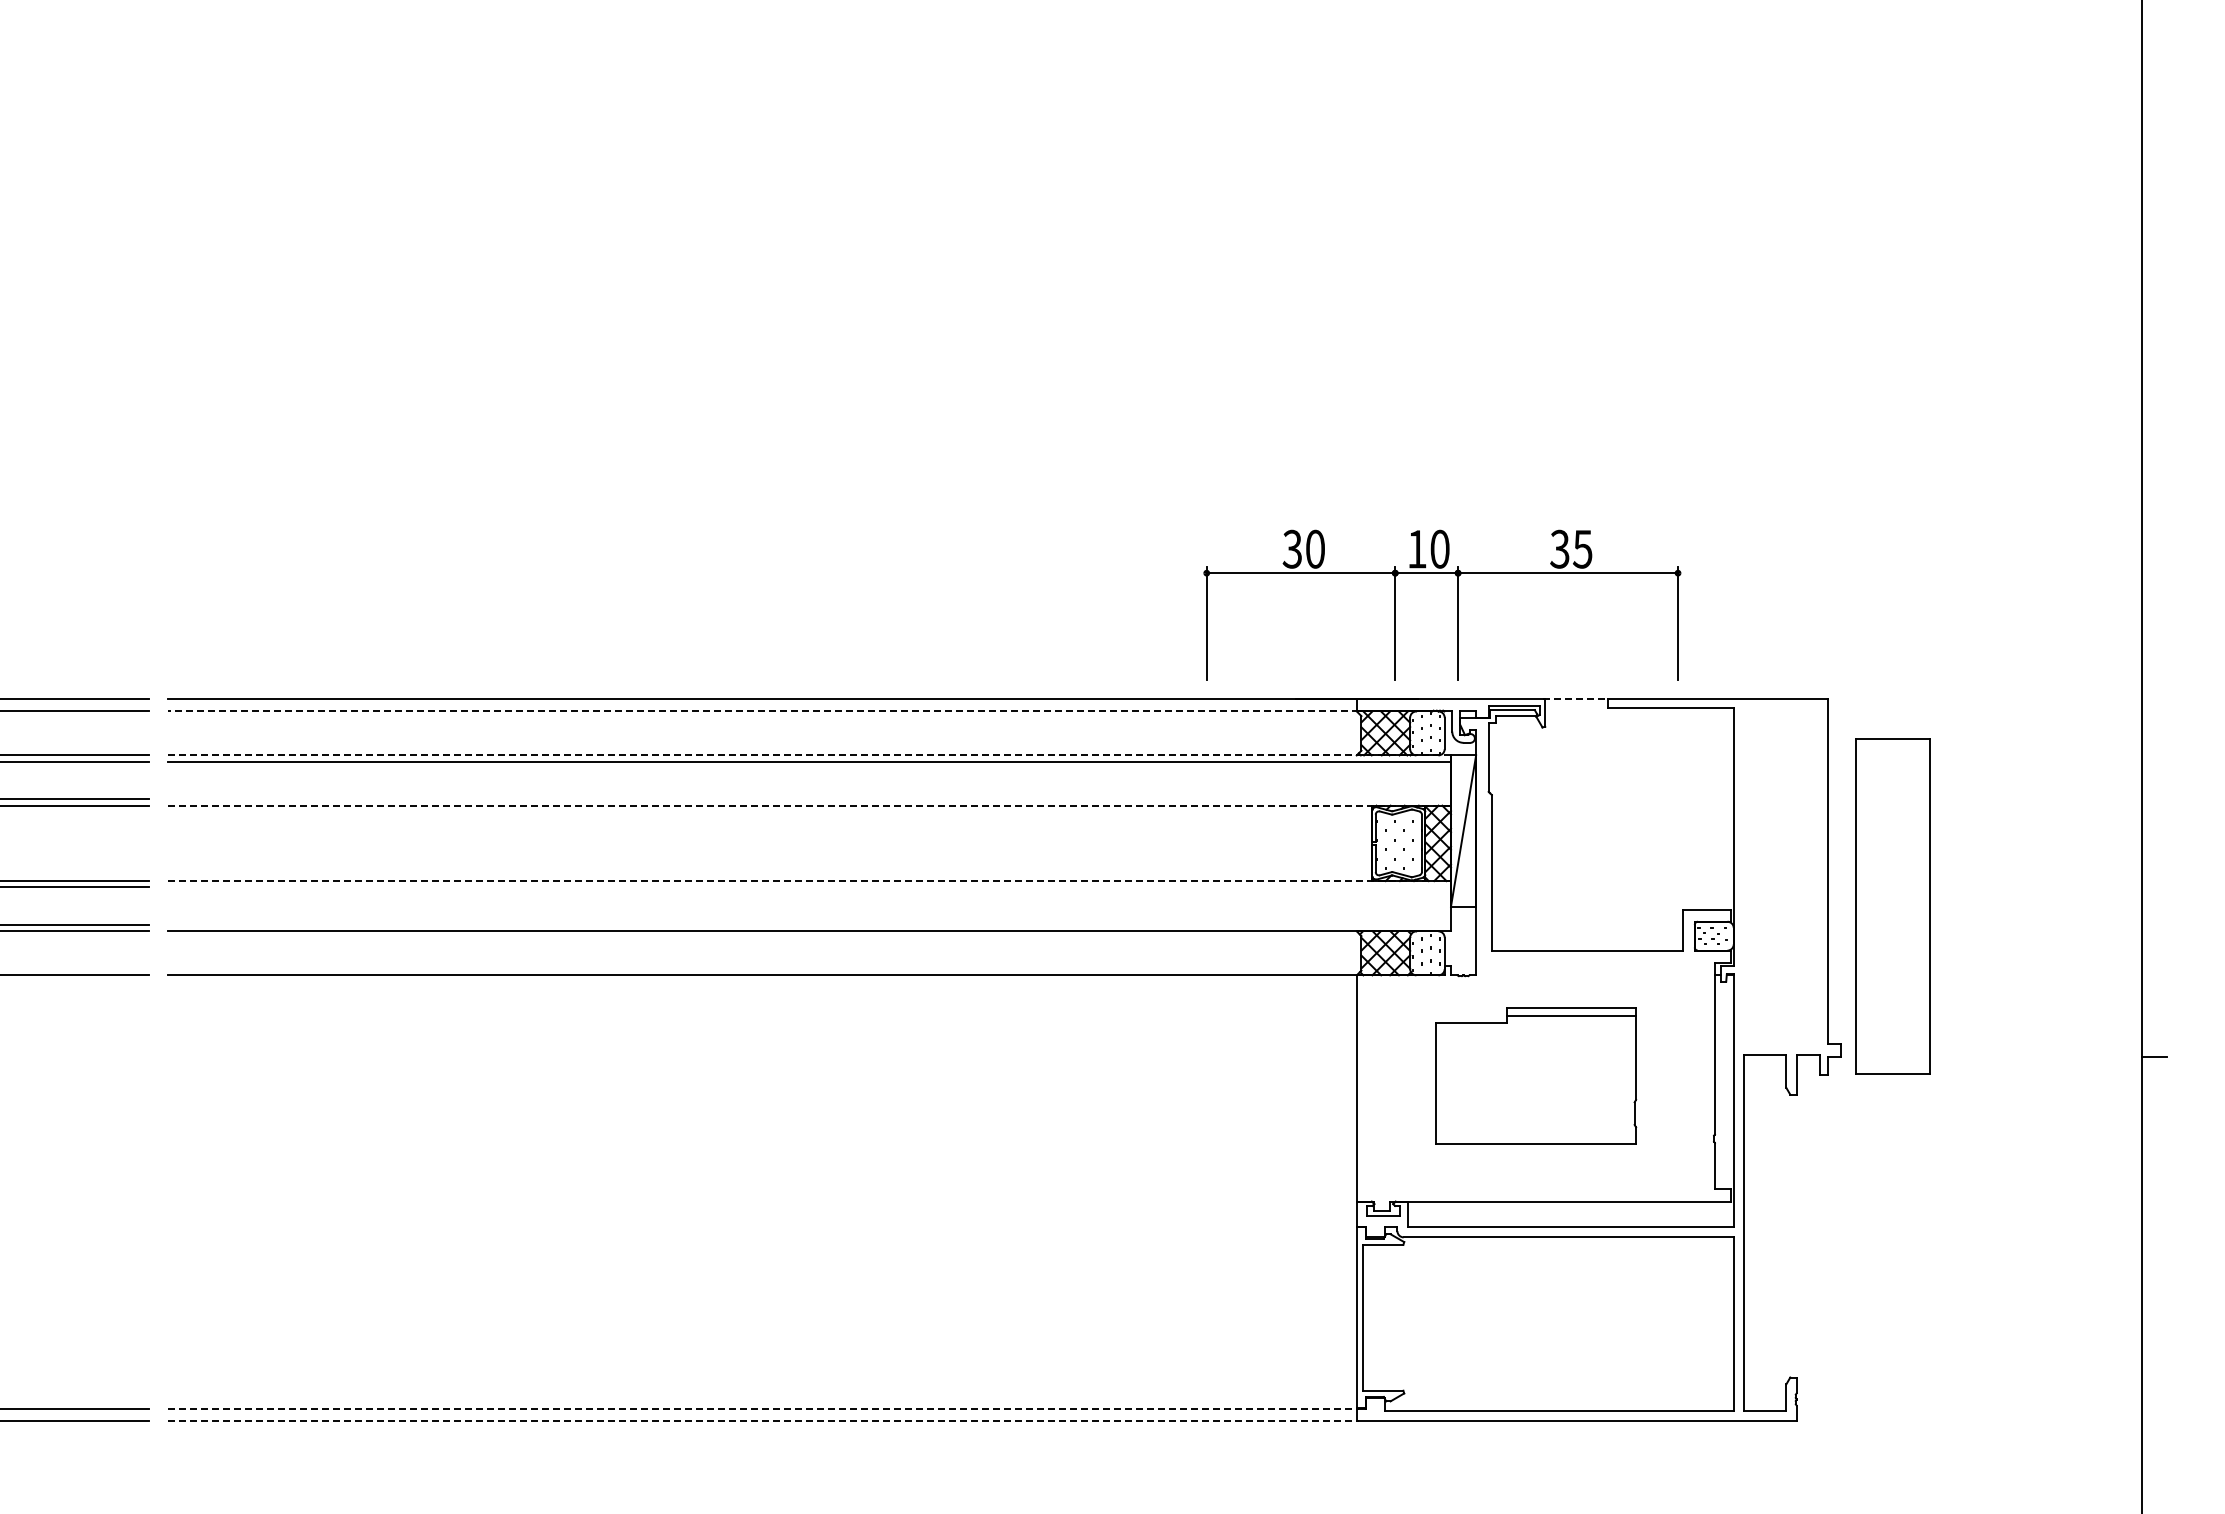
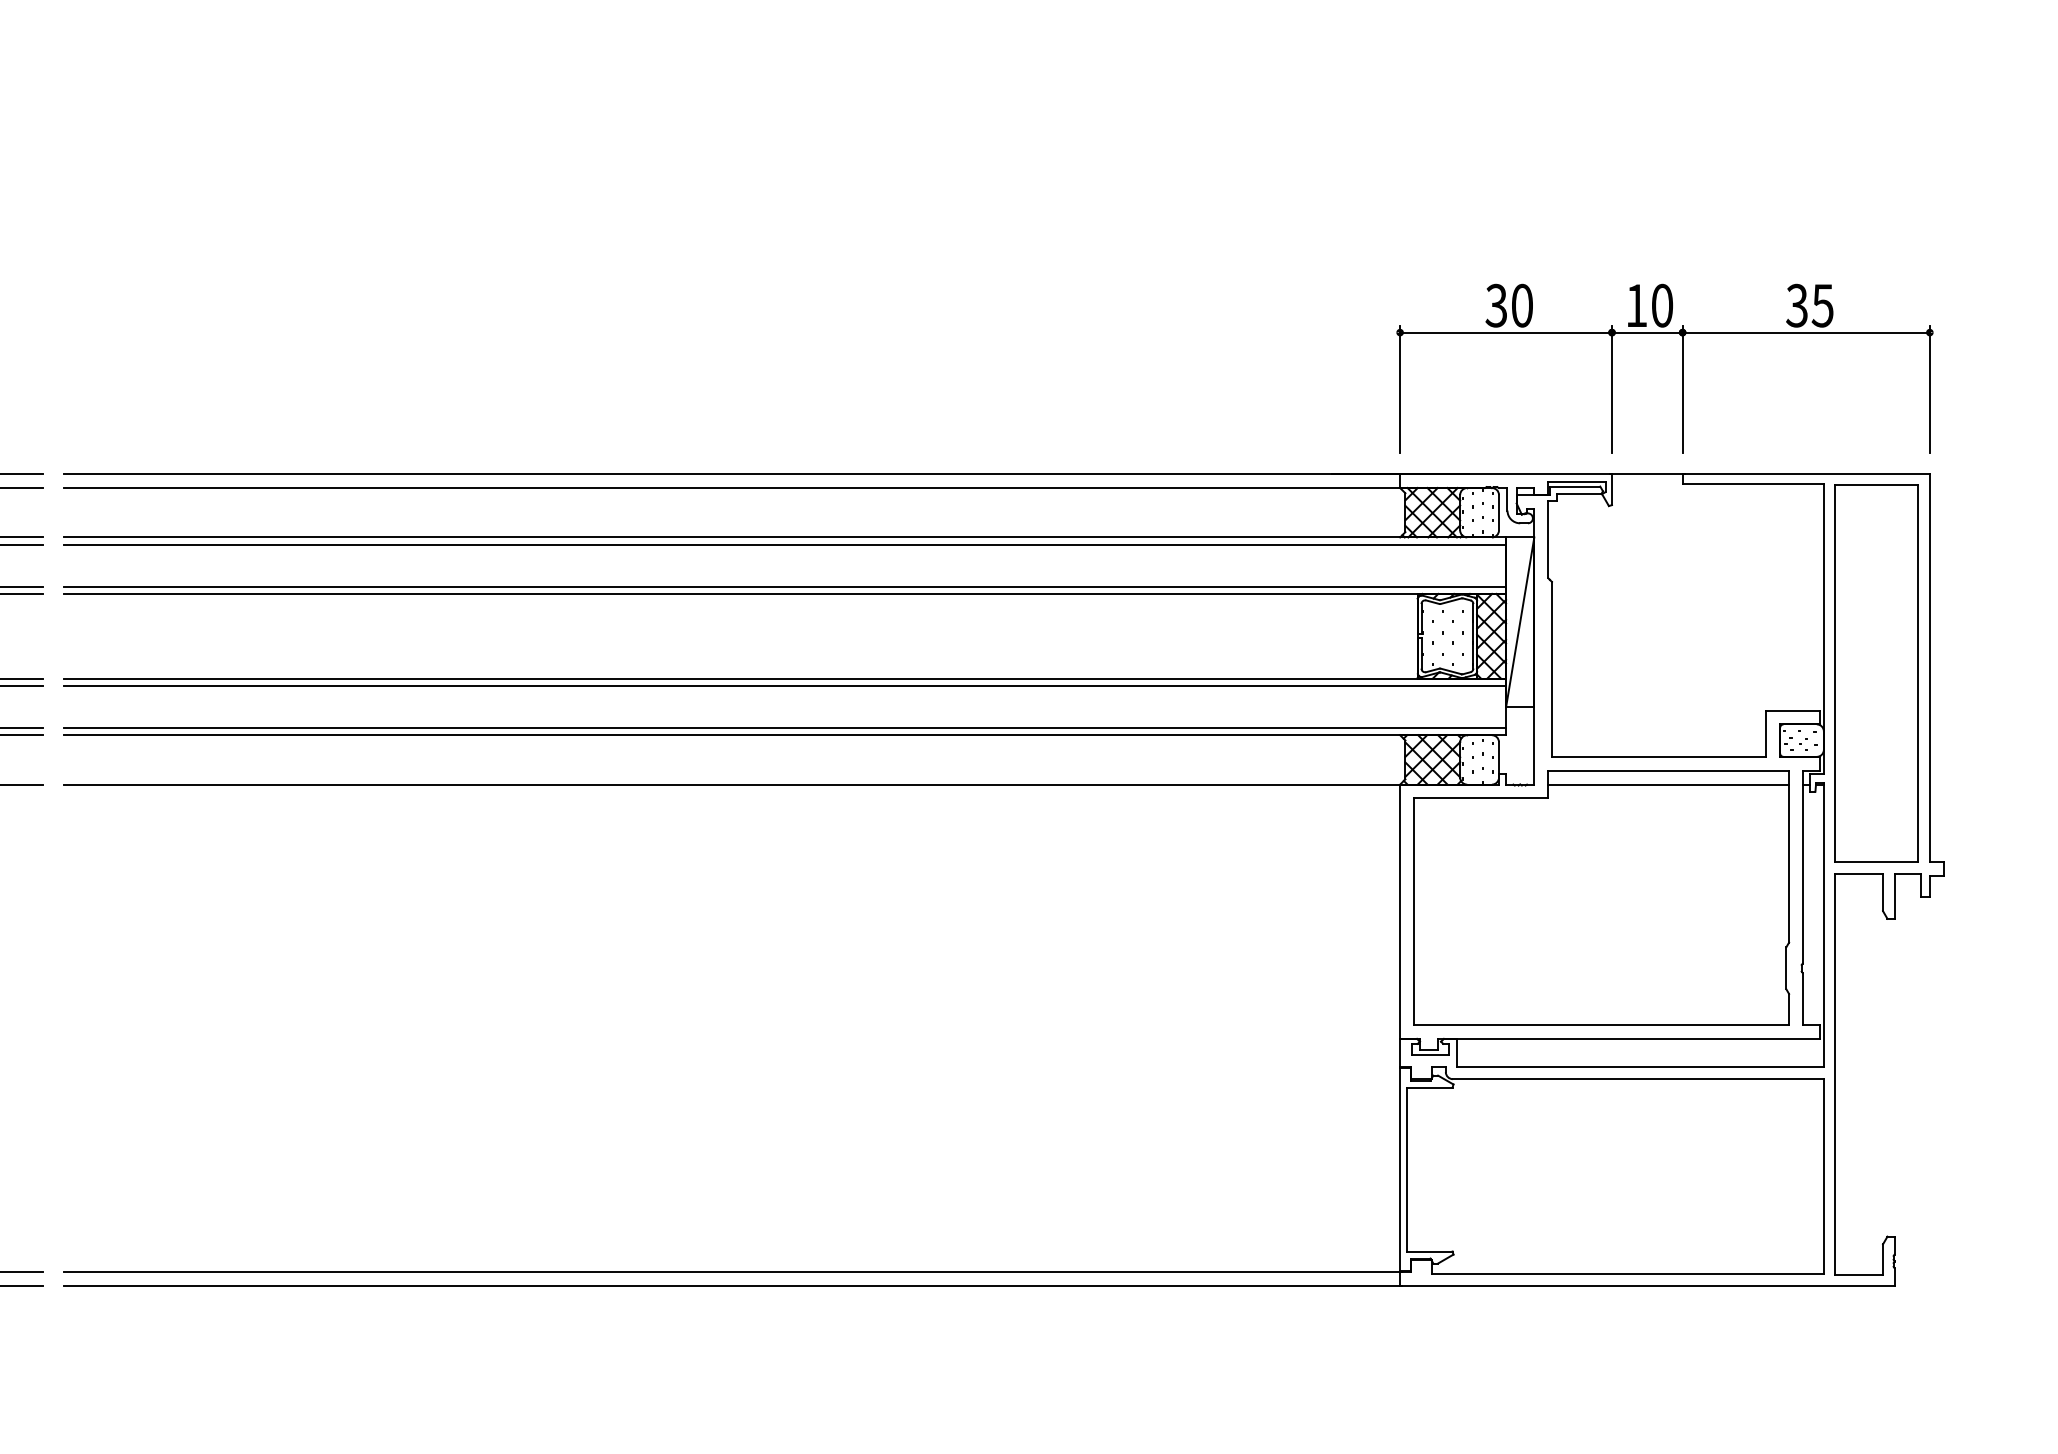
part: (1457, 604) -> (1681, 367), moved
line: (1577, 698) -> (1648, 473), dashed -> solid
line: (762, 711) -> (732, 488), dashed -> solid
line: (809, 755) -> (785, 537), dashed -> solid
line: (809, 799) -> (785, 586), added
line: (809, 805) -> (785, 593), dashed -> solid
line: (809, 881) -> (785, 679), dashed -> solid
line: (809, 887) -> (785, 685), added
part: (1892, 906) -> (1876, 673), moved
line: (809, 925) -> (785, 728), added
part: (1535, 1075) -> (1601, 897), size x1.67
line: (763, 1408) -> (733, 1271), dashed -> solid
line: (763, 1421) -> (733, 1286), dashed -> solid

